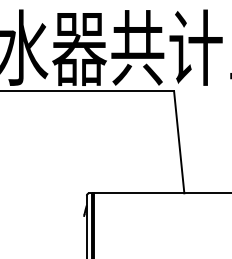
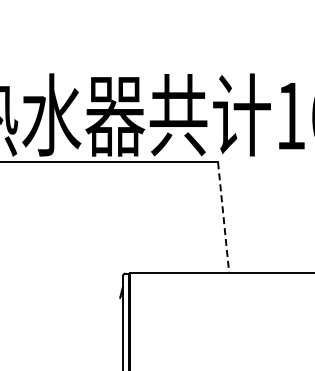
line: (179, 141) -> (223, 217), solid -> dashed

